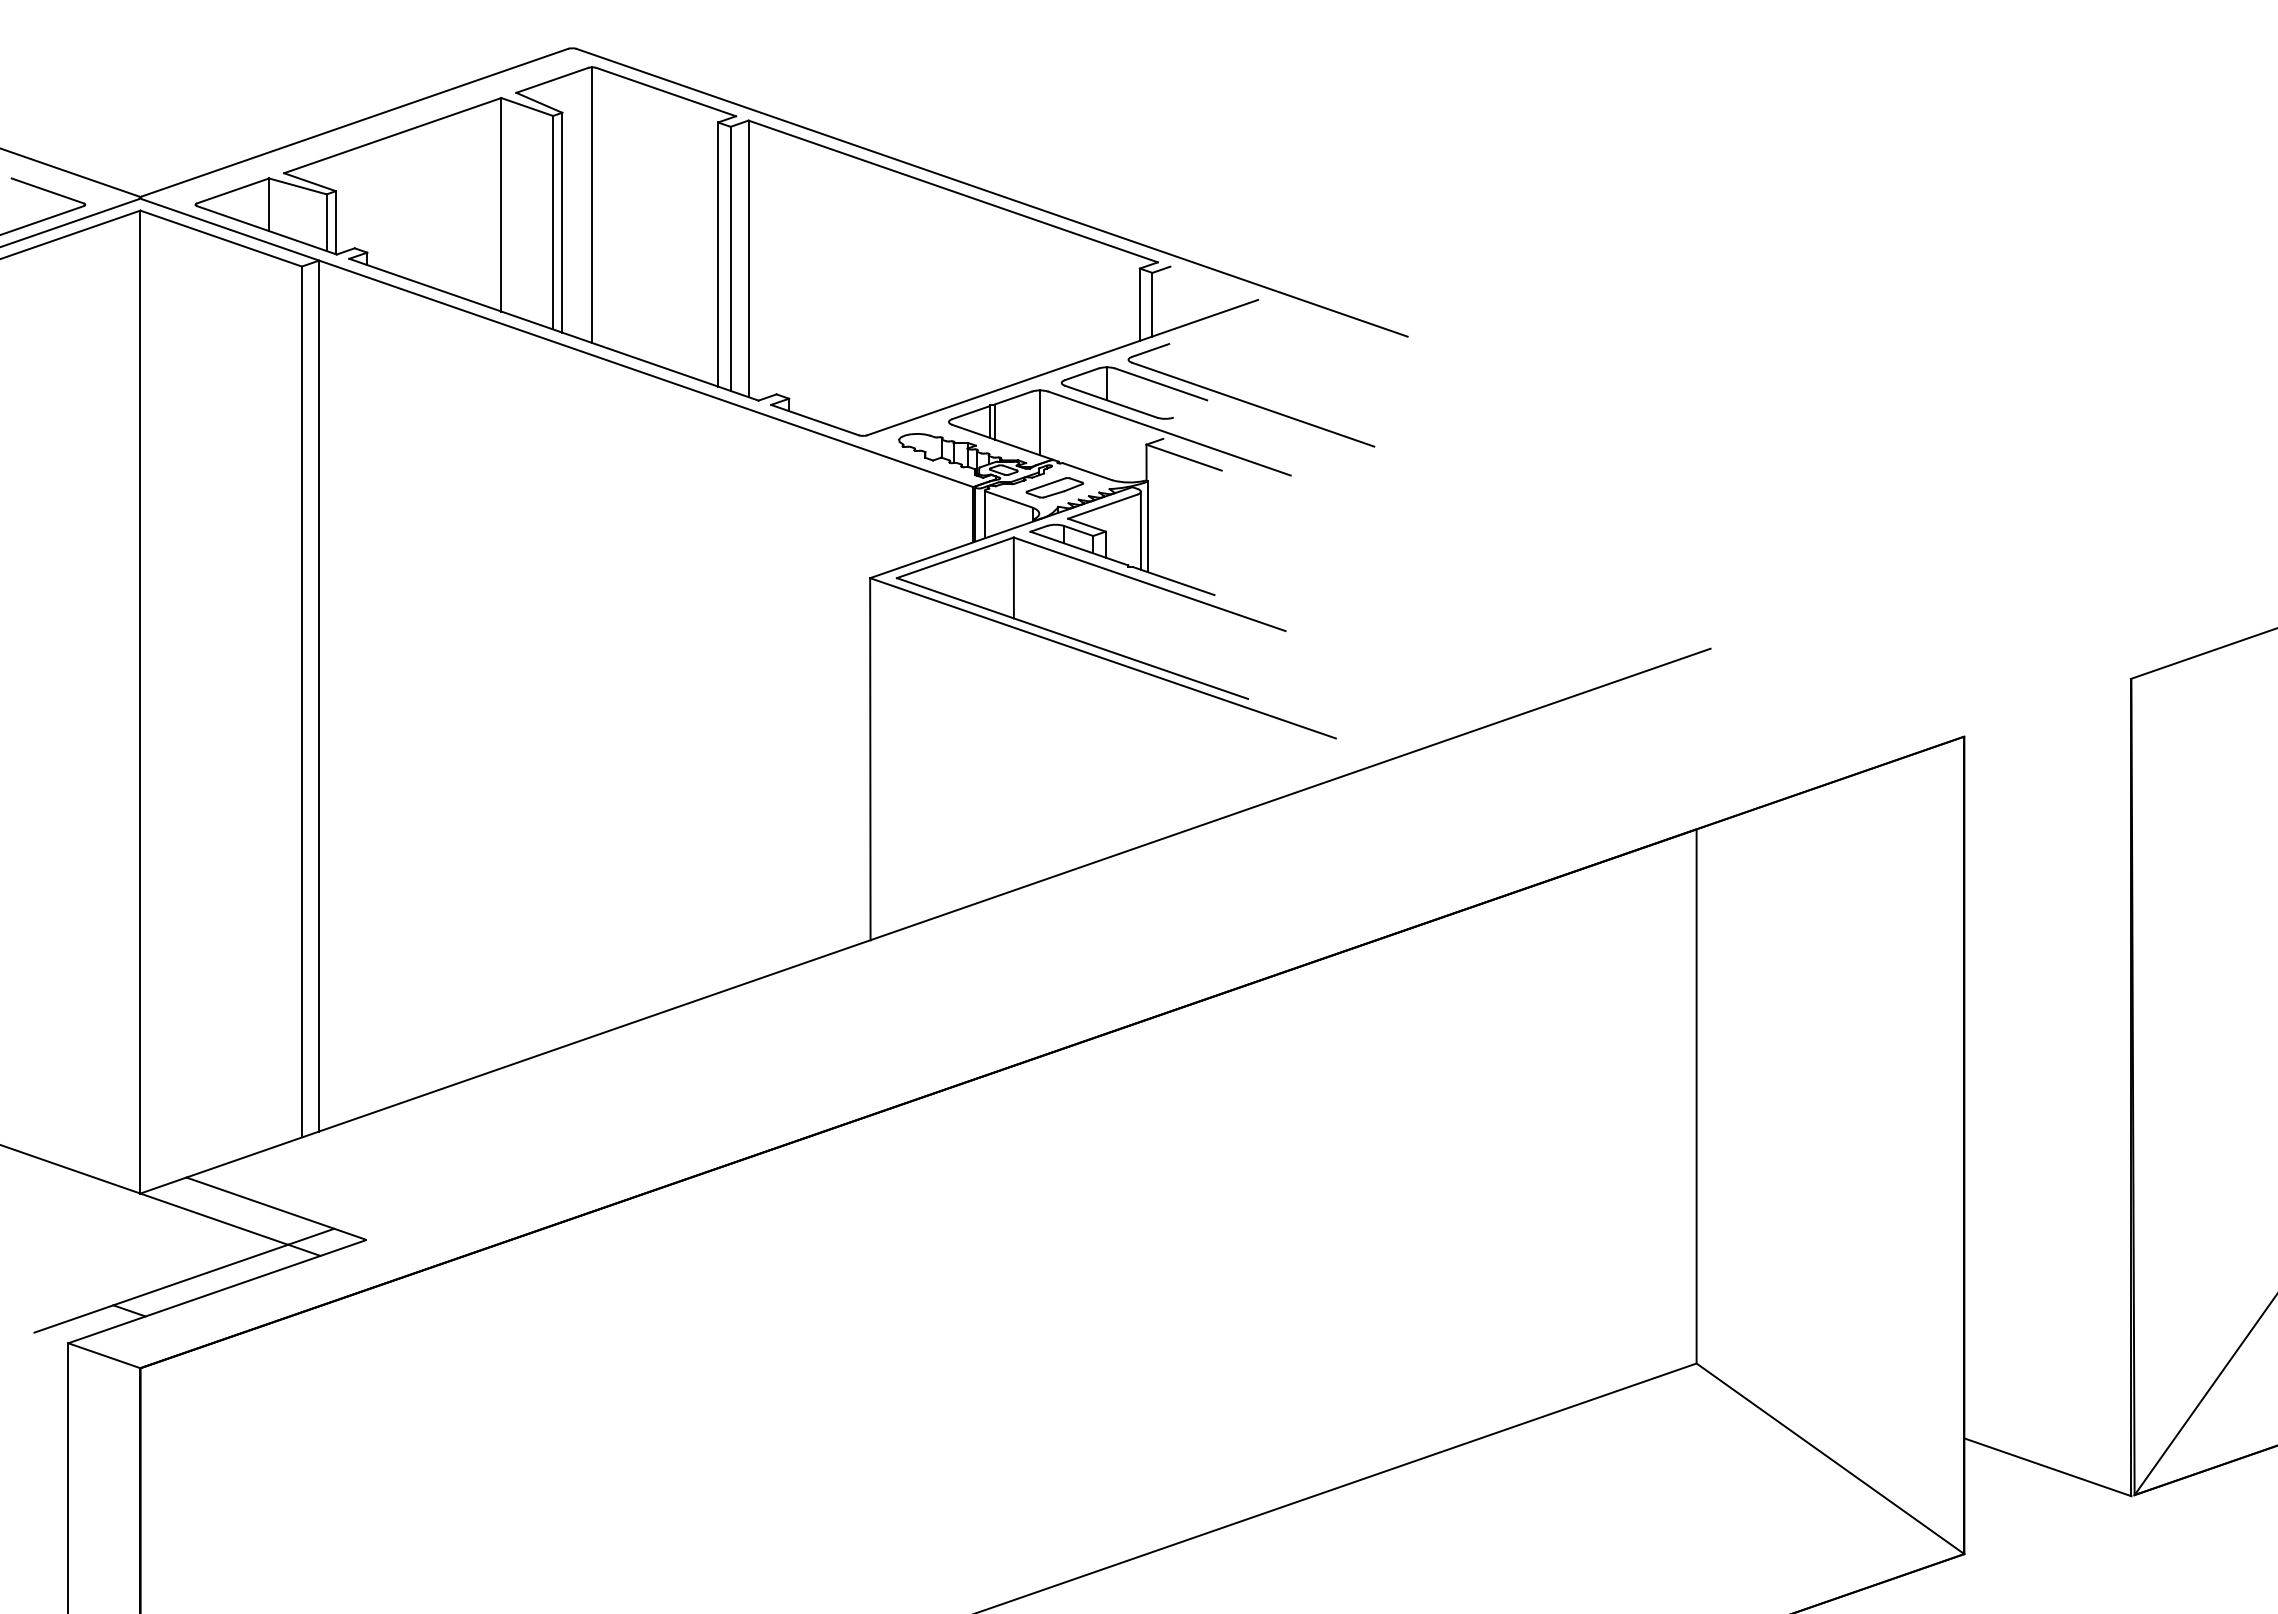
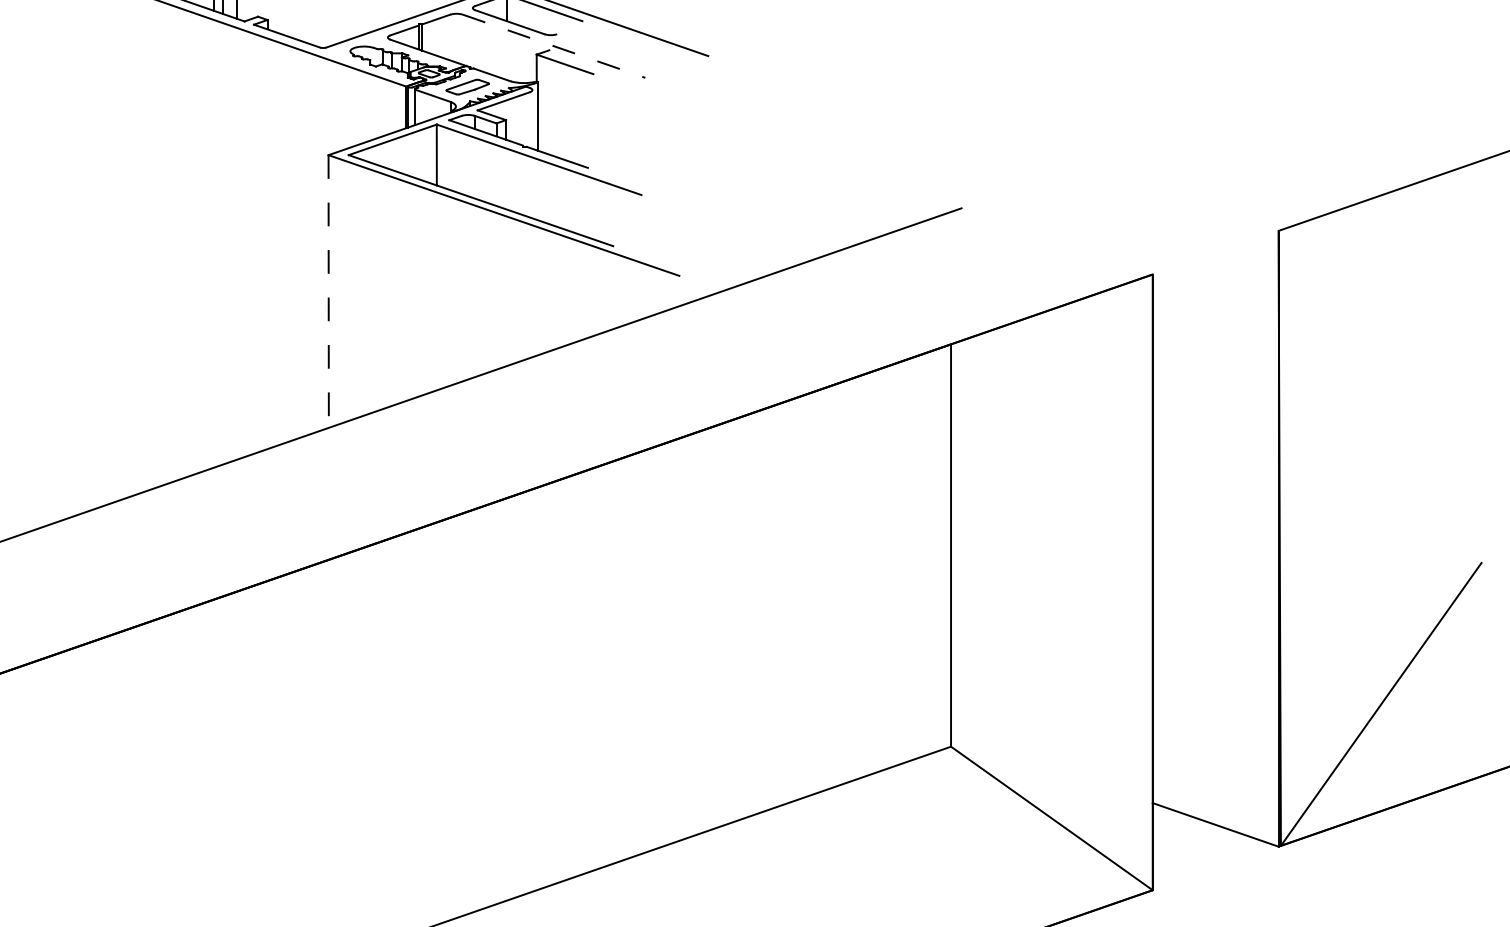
line: (1040, 422) -> (456, 37), removed
line: (1170, 433) -> (554, 46), solid -> dashed
line: (1140, 530) -> (532, 119), removed
line: (870, 759) -> (328, 291), solid -> dashed

